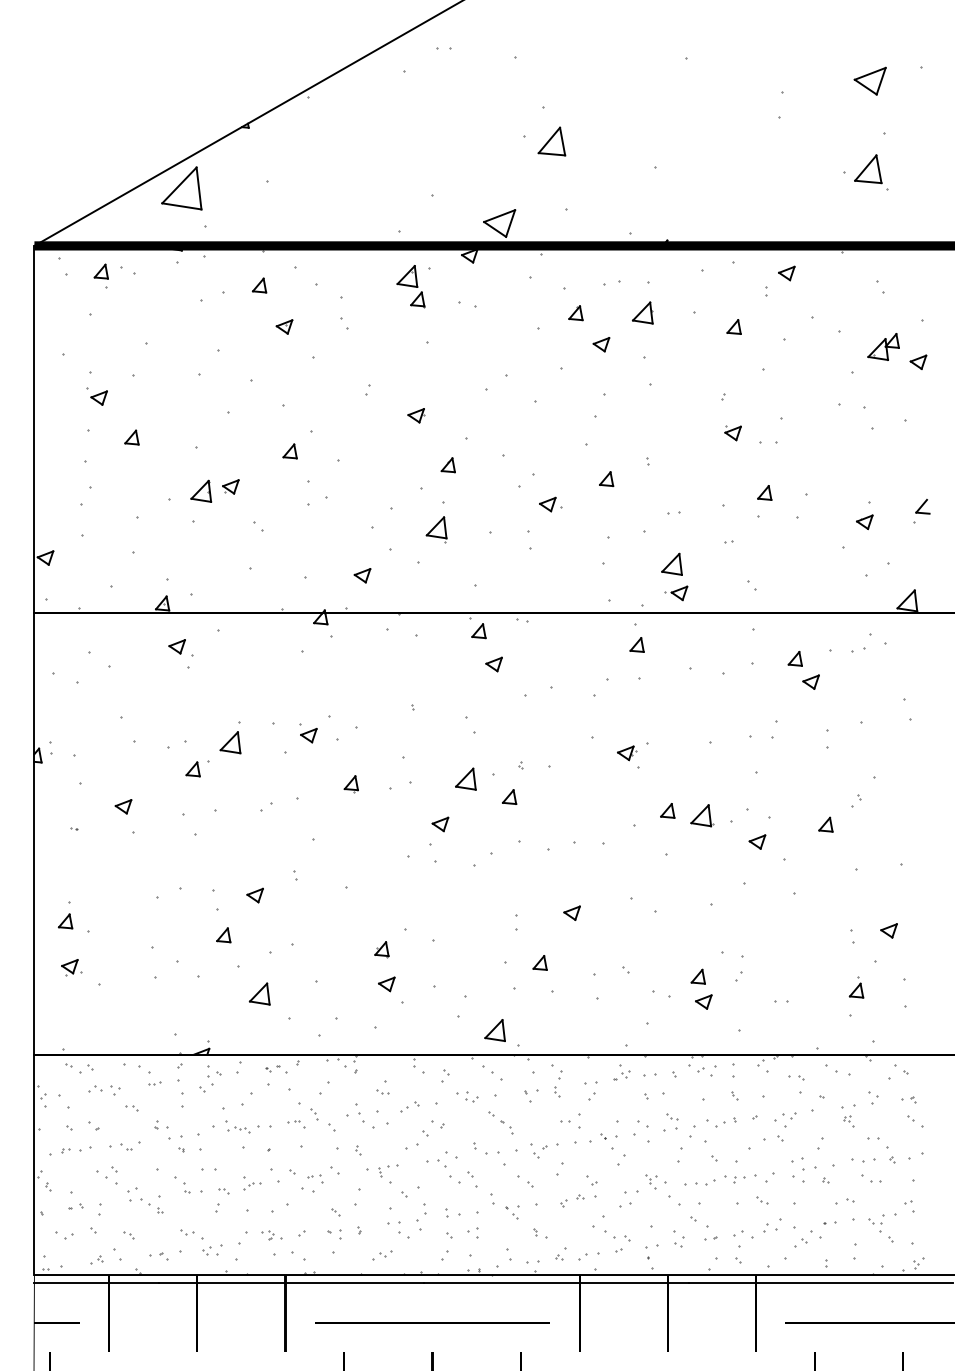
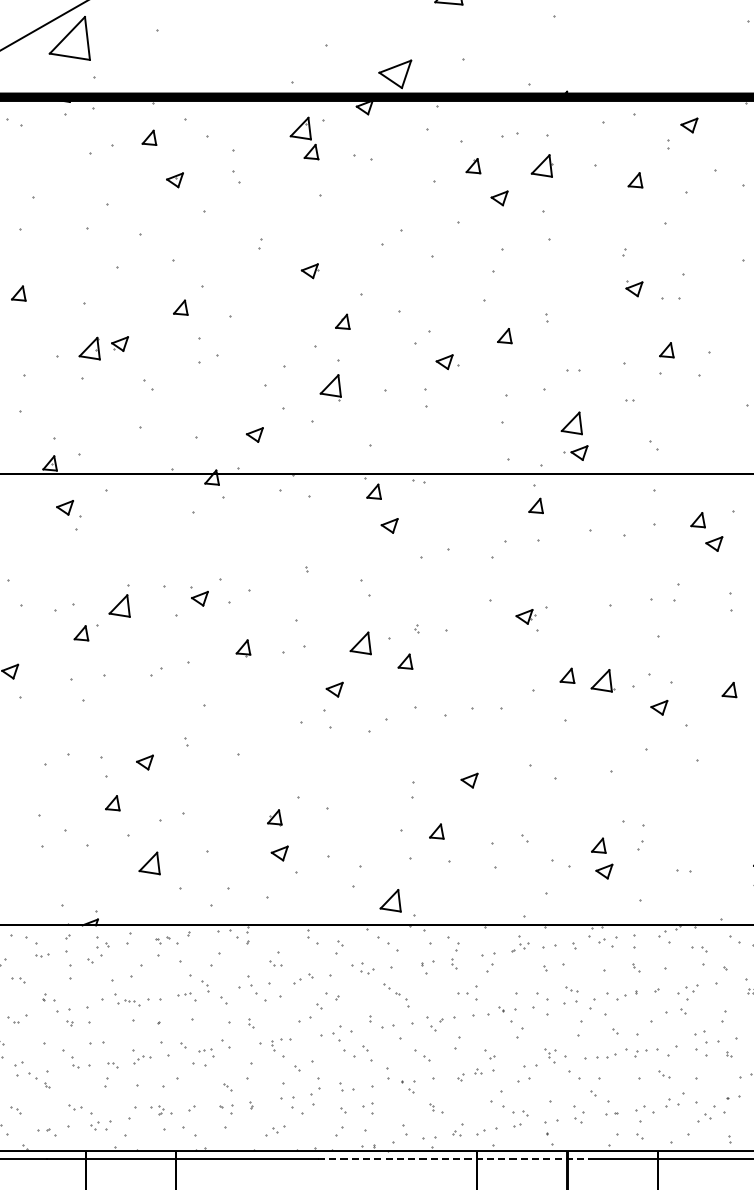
line: (556, 1282) -> (453, 1158), solid -> dashed

